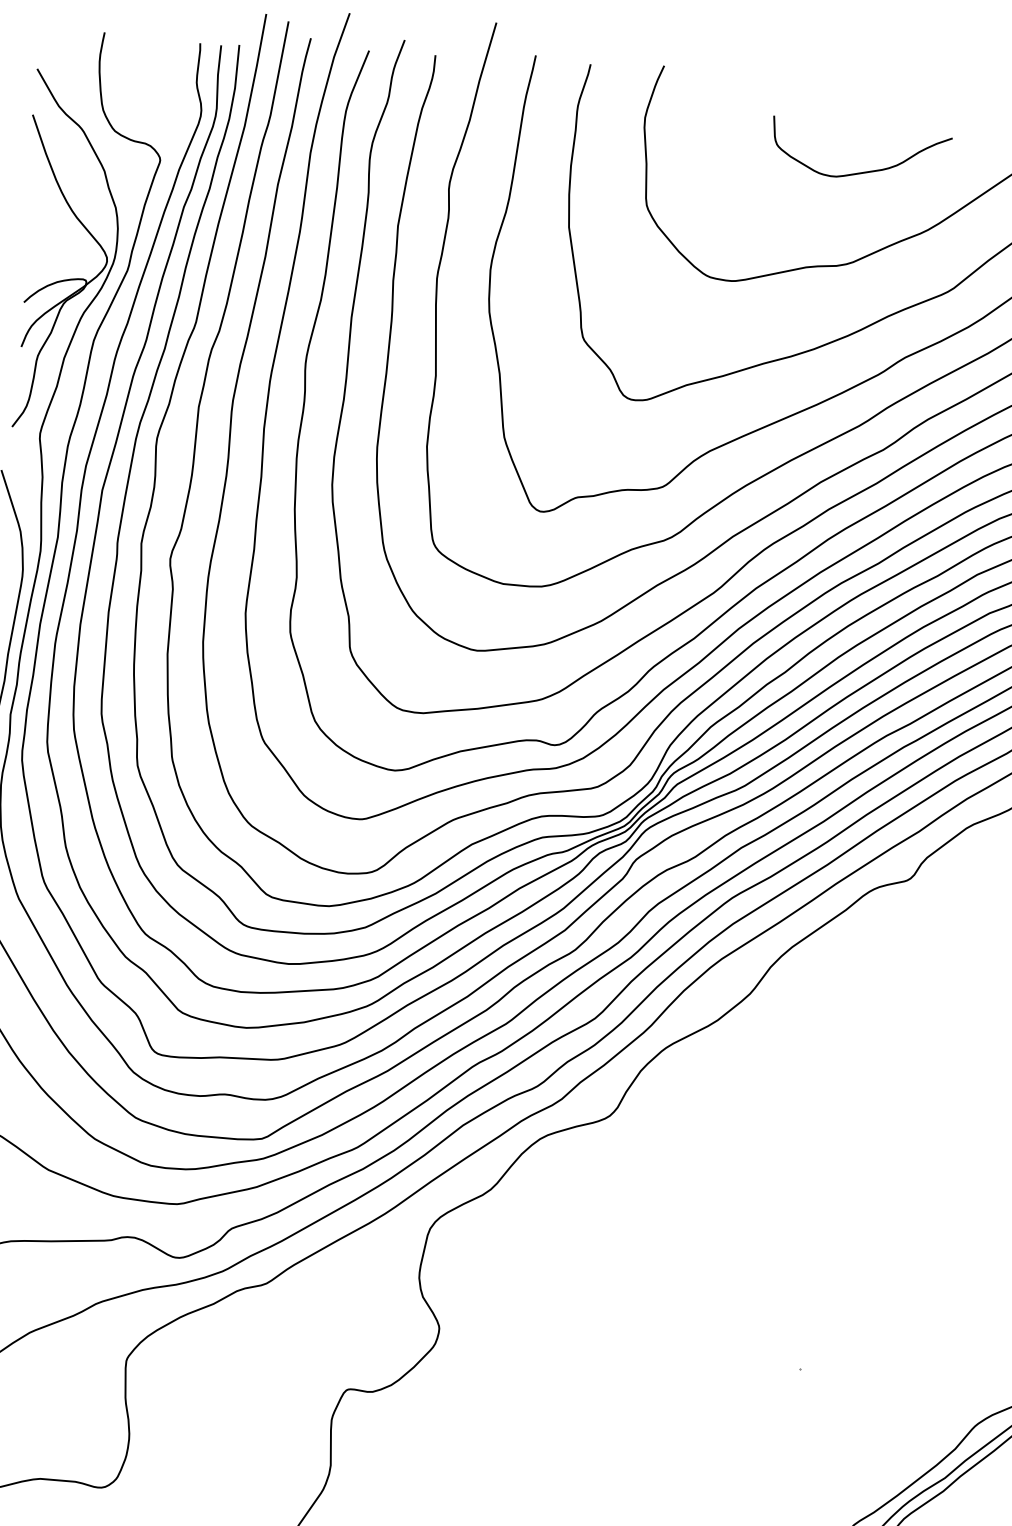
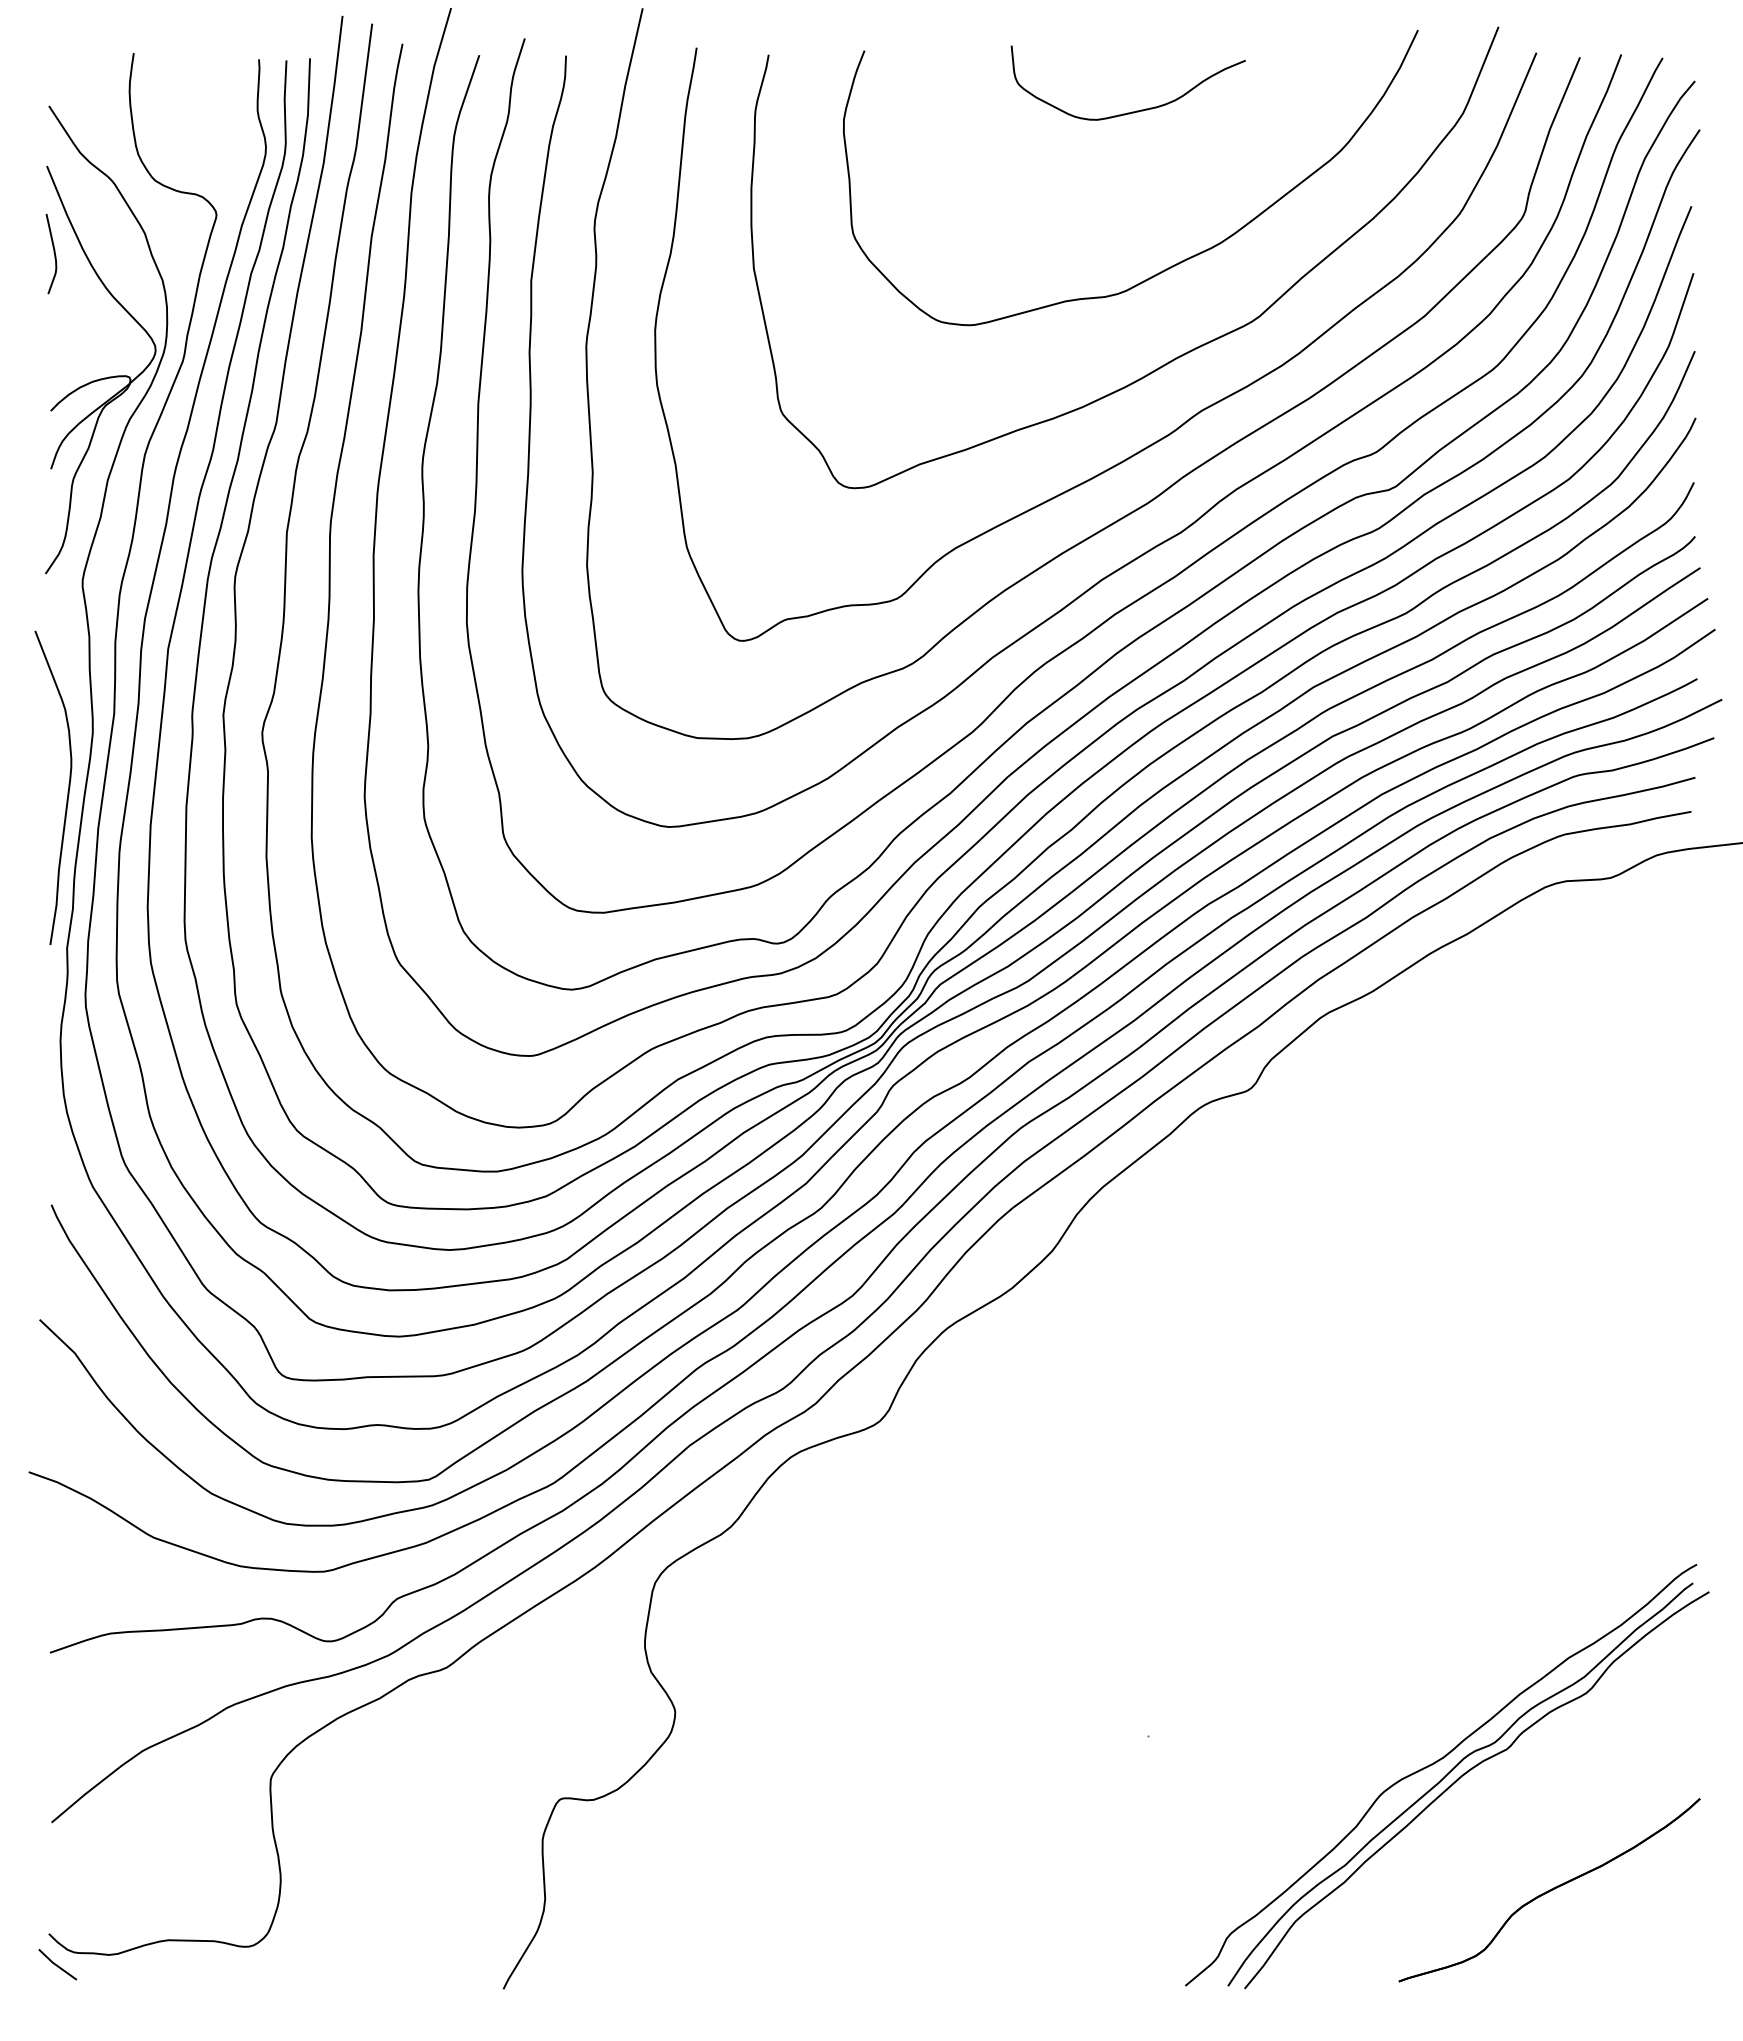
curve: (866, 171) -> (1136, 110), moved
curve: (33, 181) -> (53, 252), added

